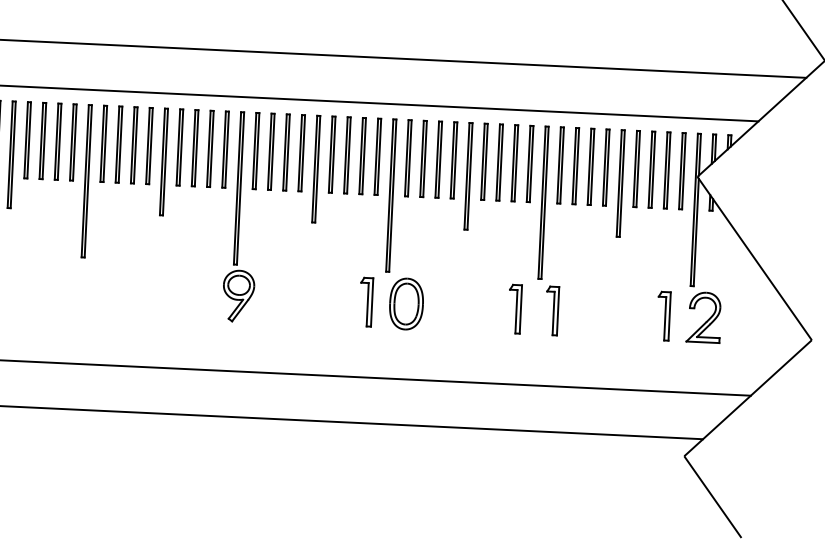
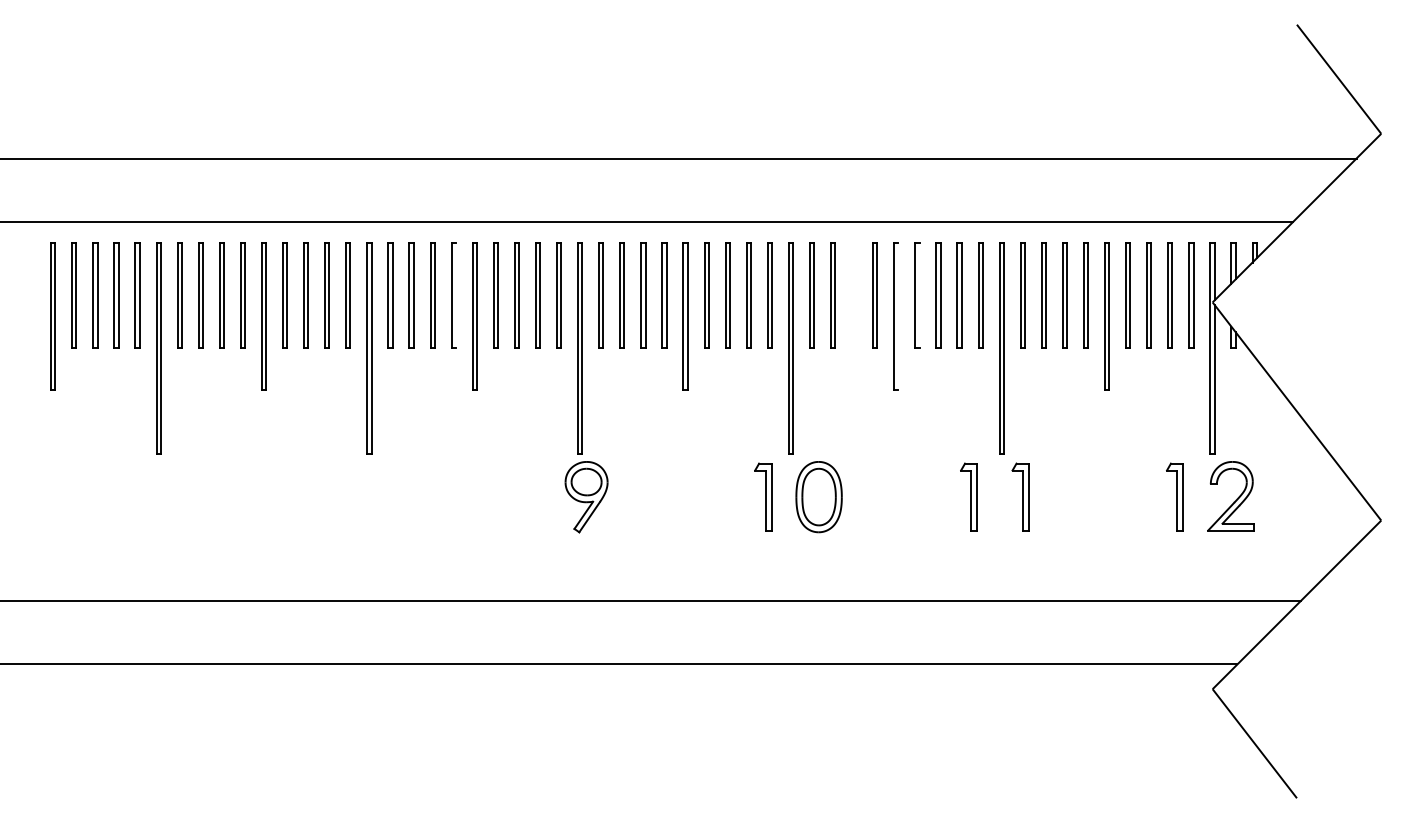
line: (150, 146) -> (455, 295), removed
part: (438, 159) -> (853, 295), removed
line: (485, 161) -> (919, 295), removed
line: (470, 176) -> (898, 316), removed

